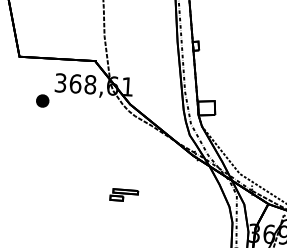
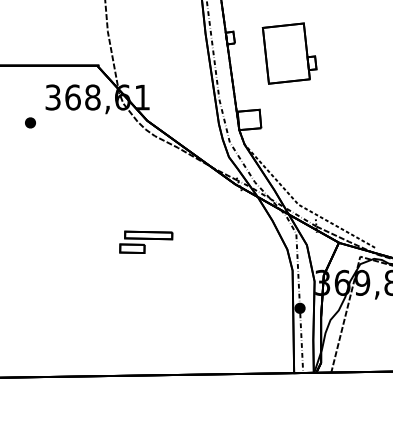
part: (239, 60) -> (289, 53), added
part: (42, 100) -> (30, 122), size x0.62
part: (124, 194) -> (146, 241), size x1.43

